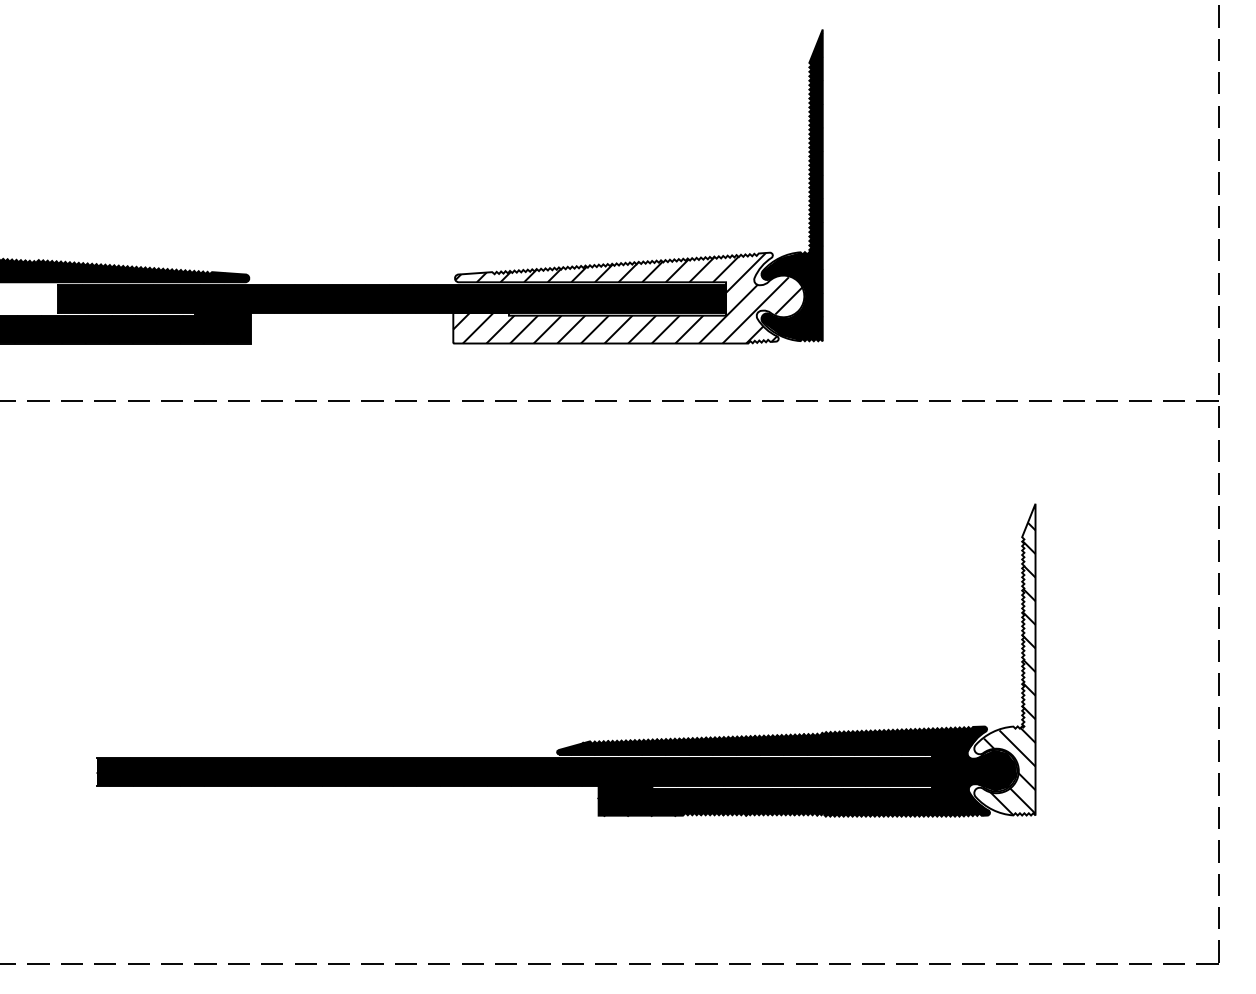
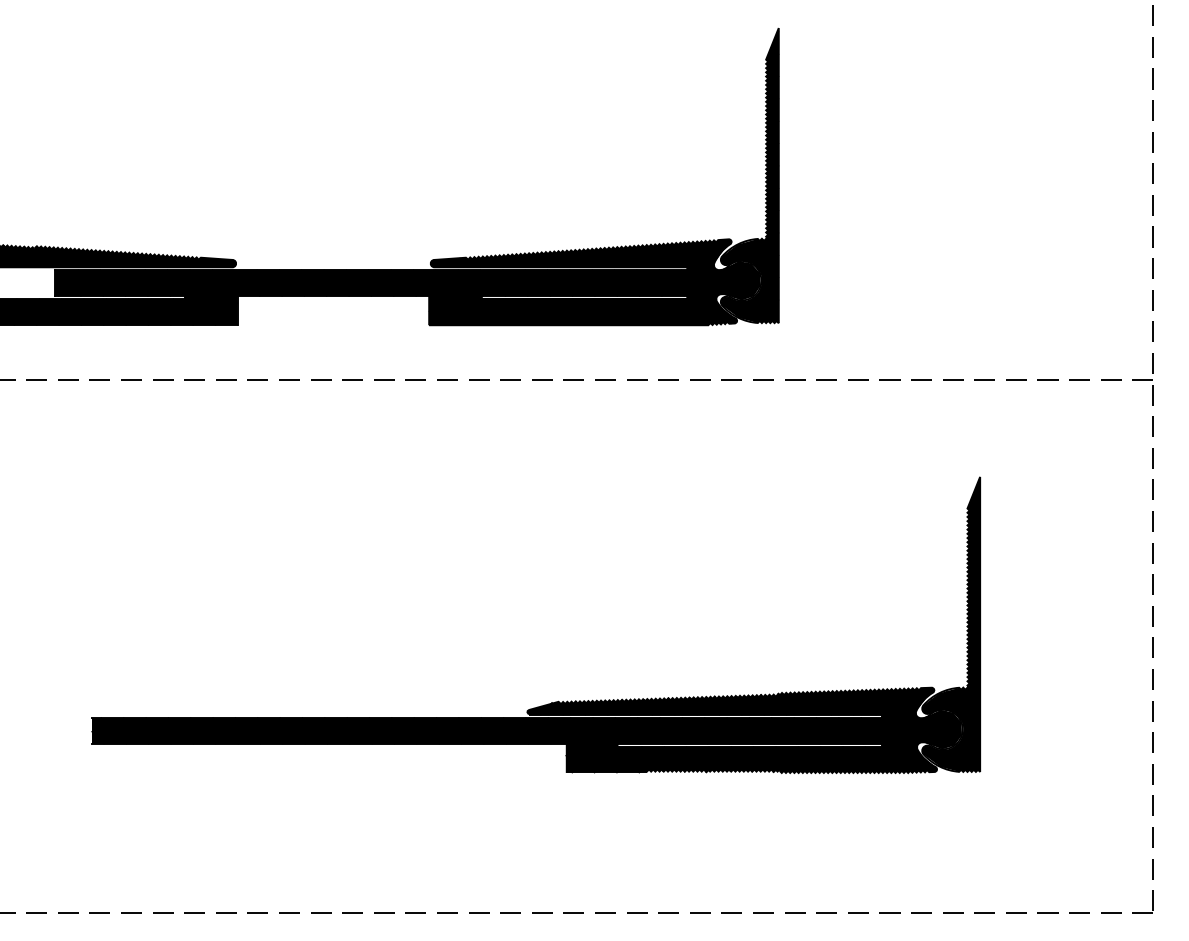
fill: (628, 298) -> (594, 282), added
fill: (1005, 658) -> (951, 623), added

